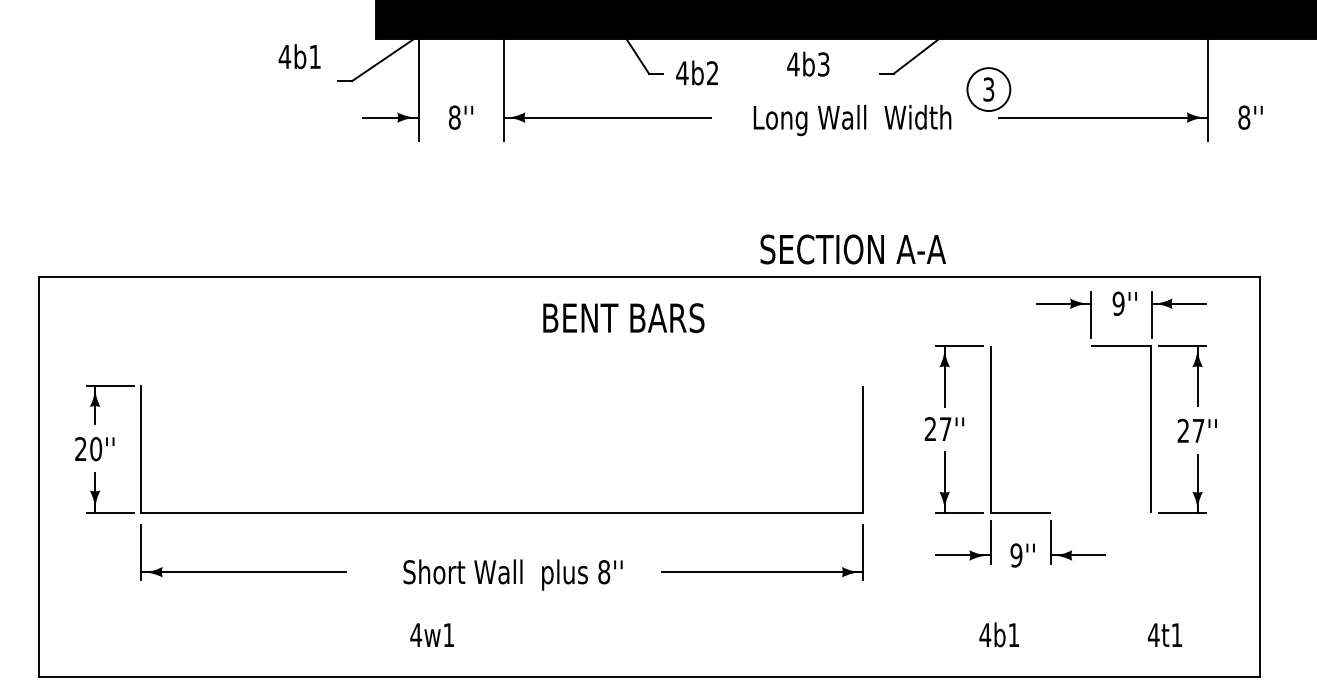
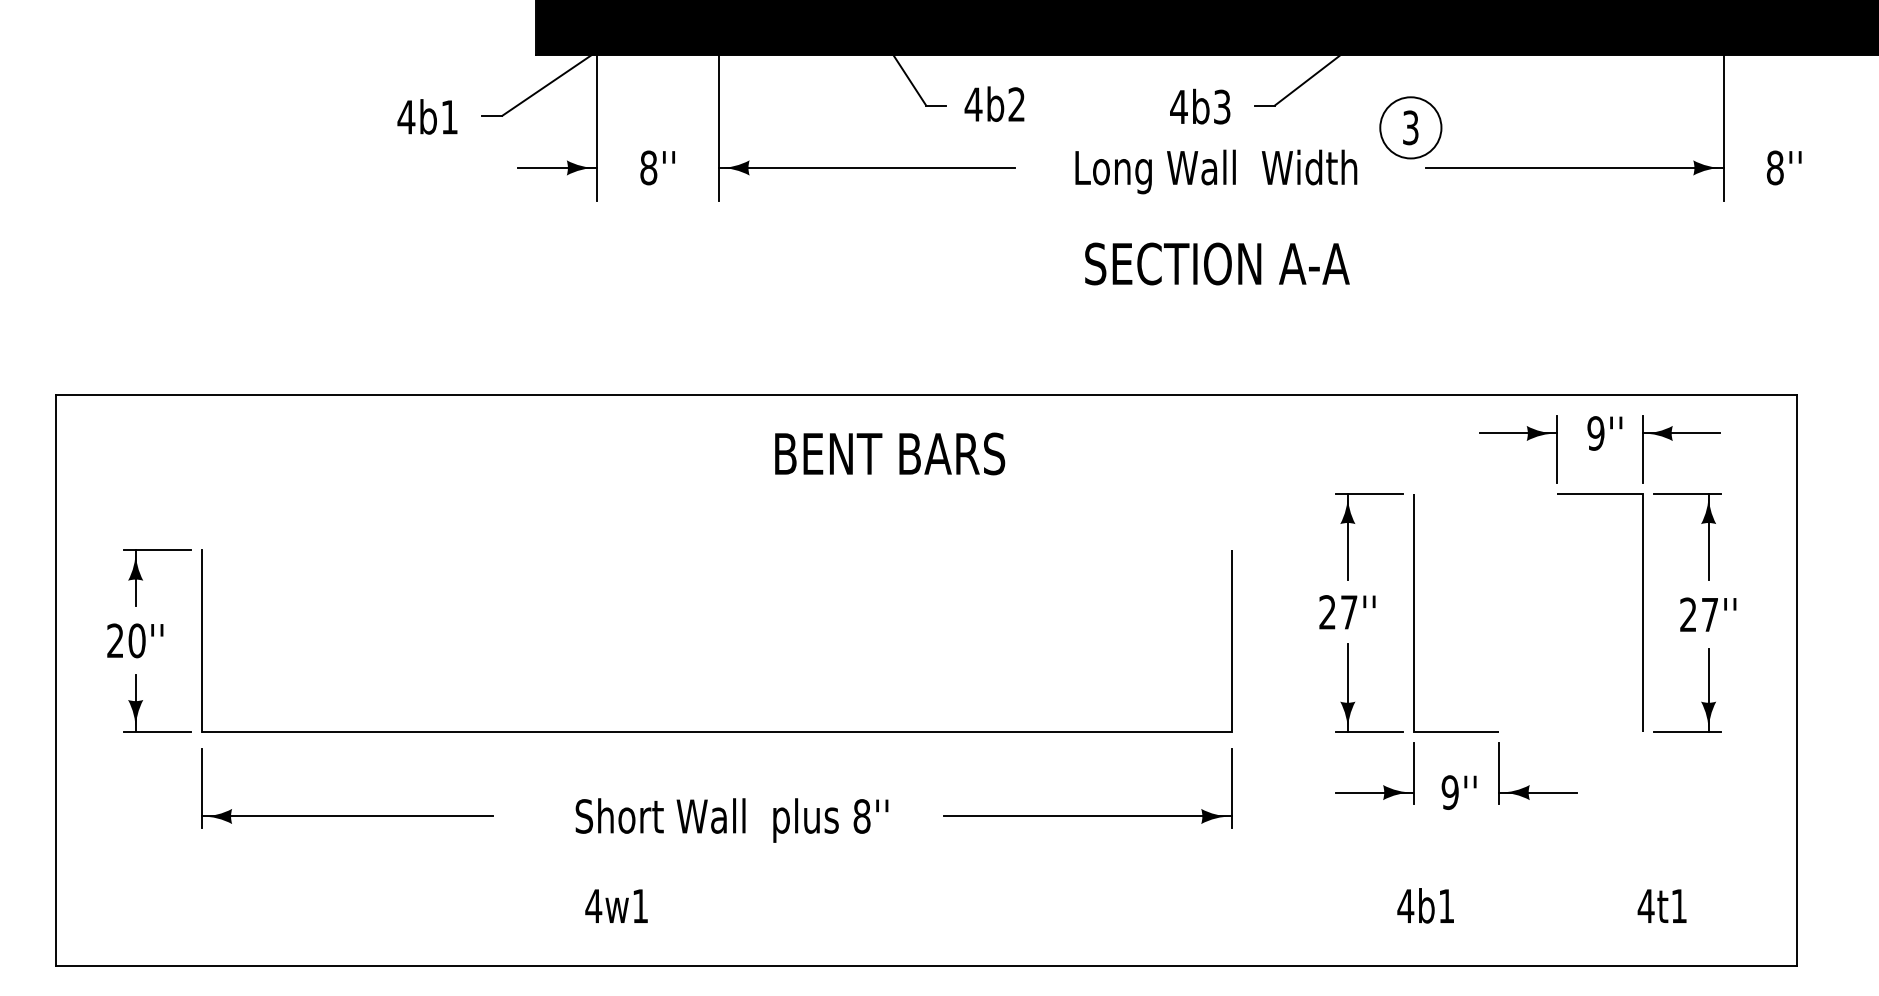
text: (299, 56) -> (427, 116), moved
text: (808, 64) -> (1200, 106), moved
text: (853, 249) -> (1217, 263), moved

